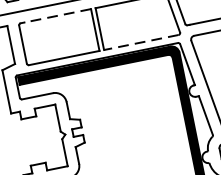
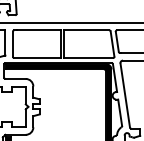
line: (57, 16) -> (38, 30), dashed -> solid
line: (141, 43) -> (88, 58), dashed -> solid

